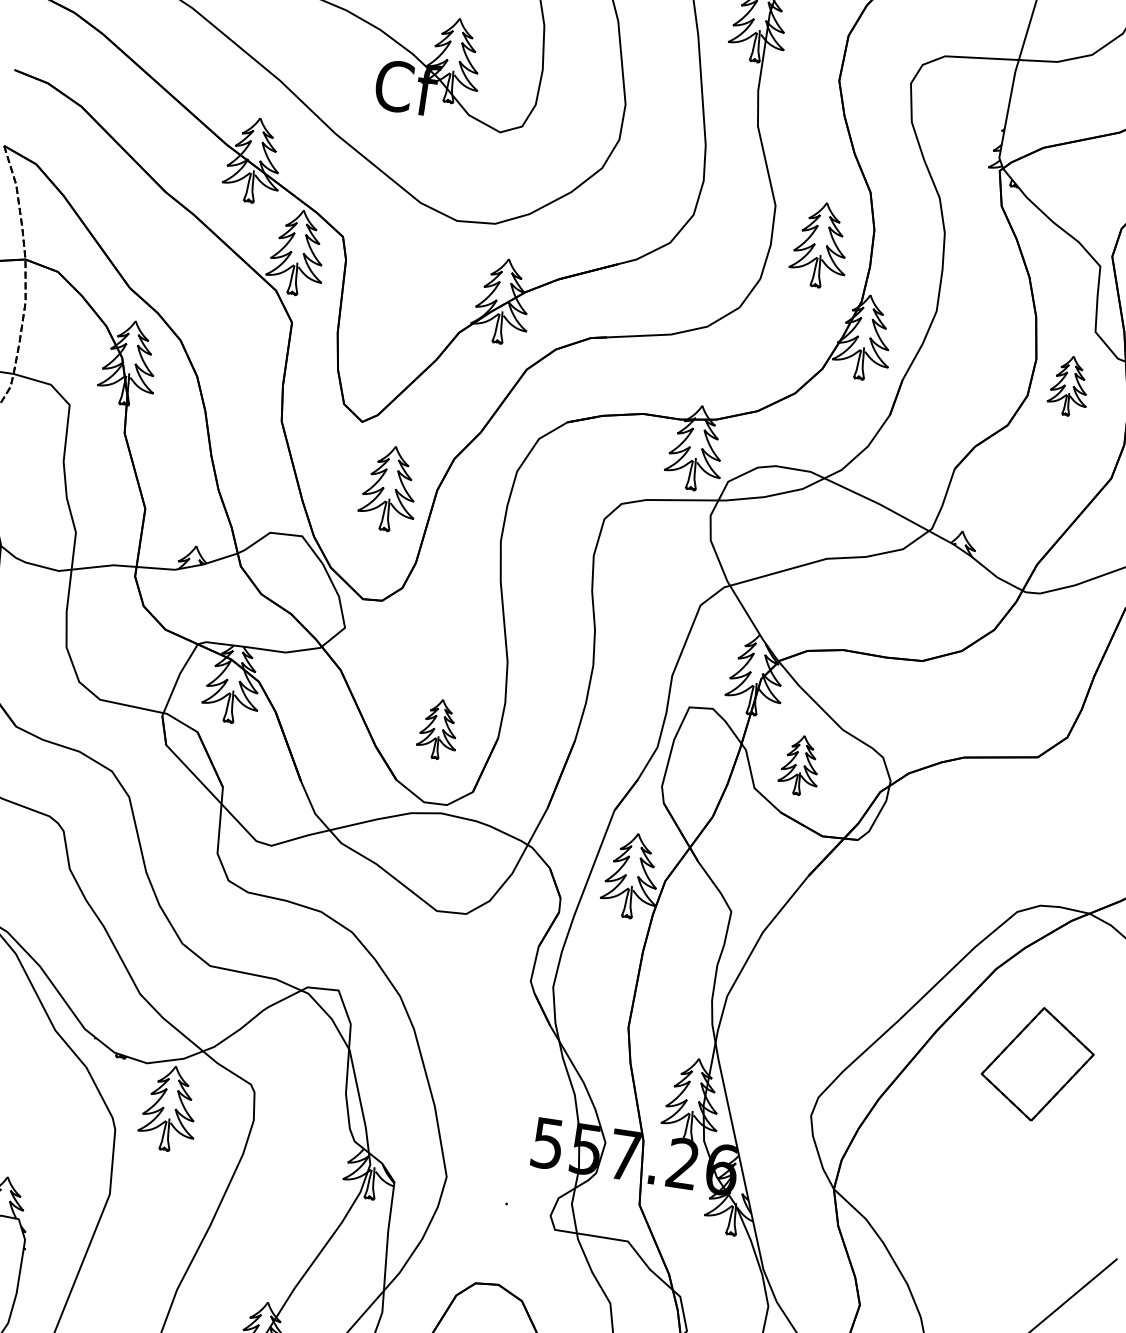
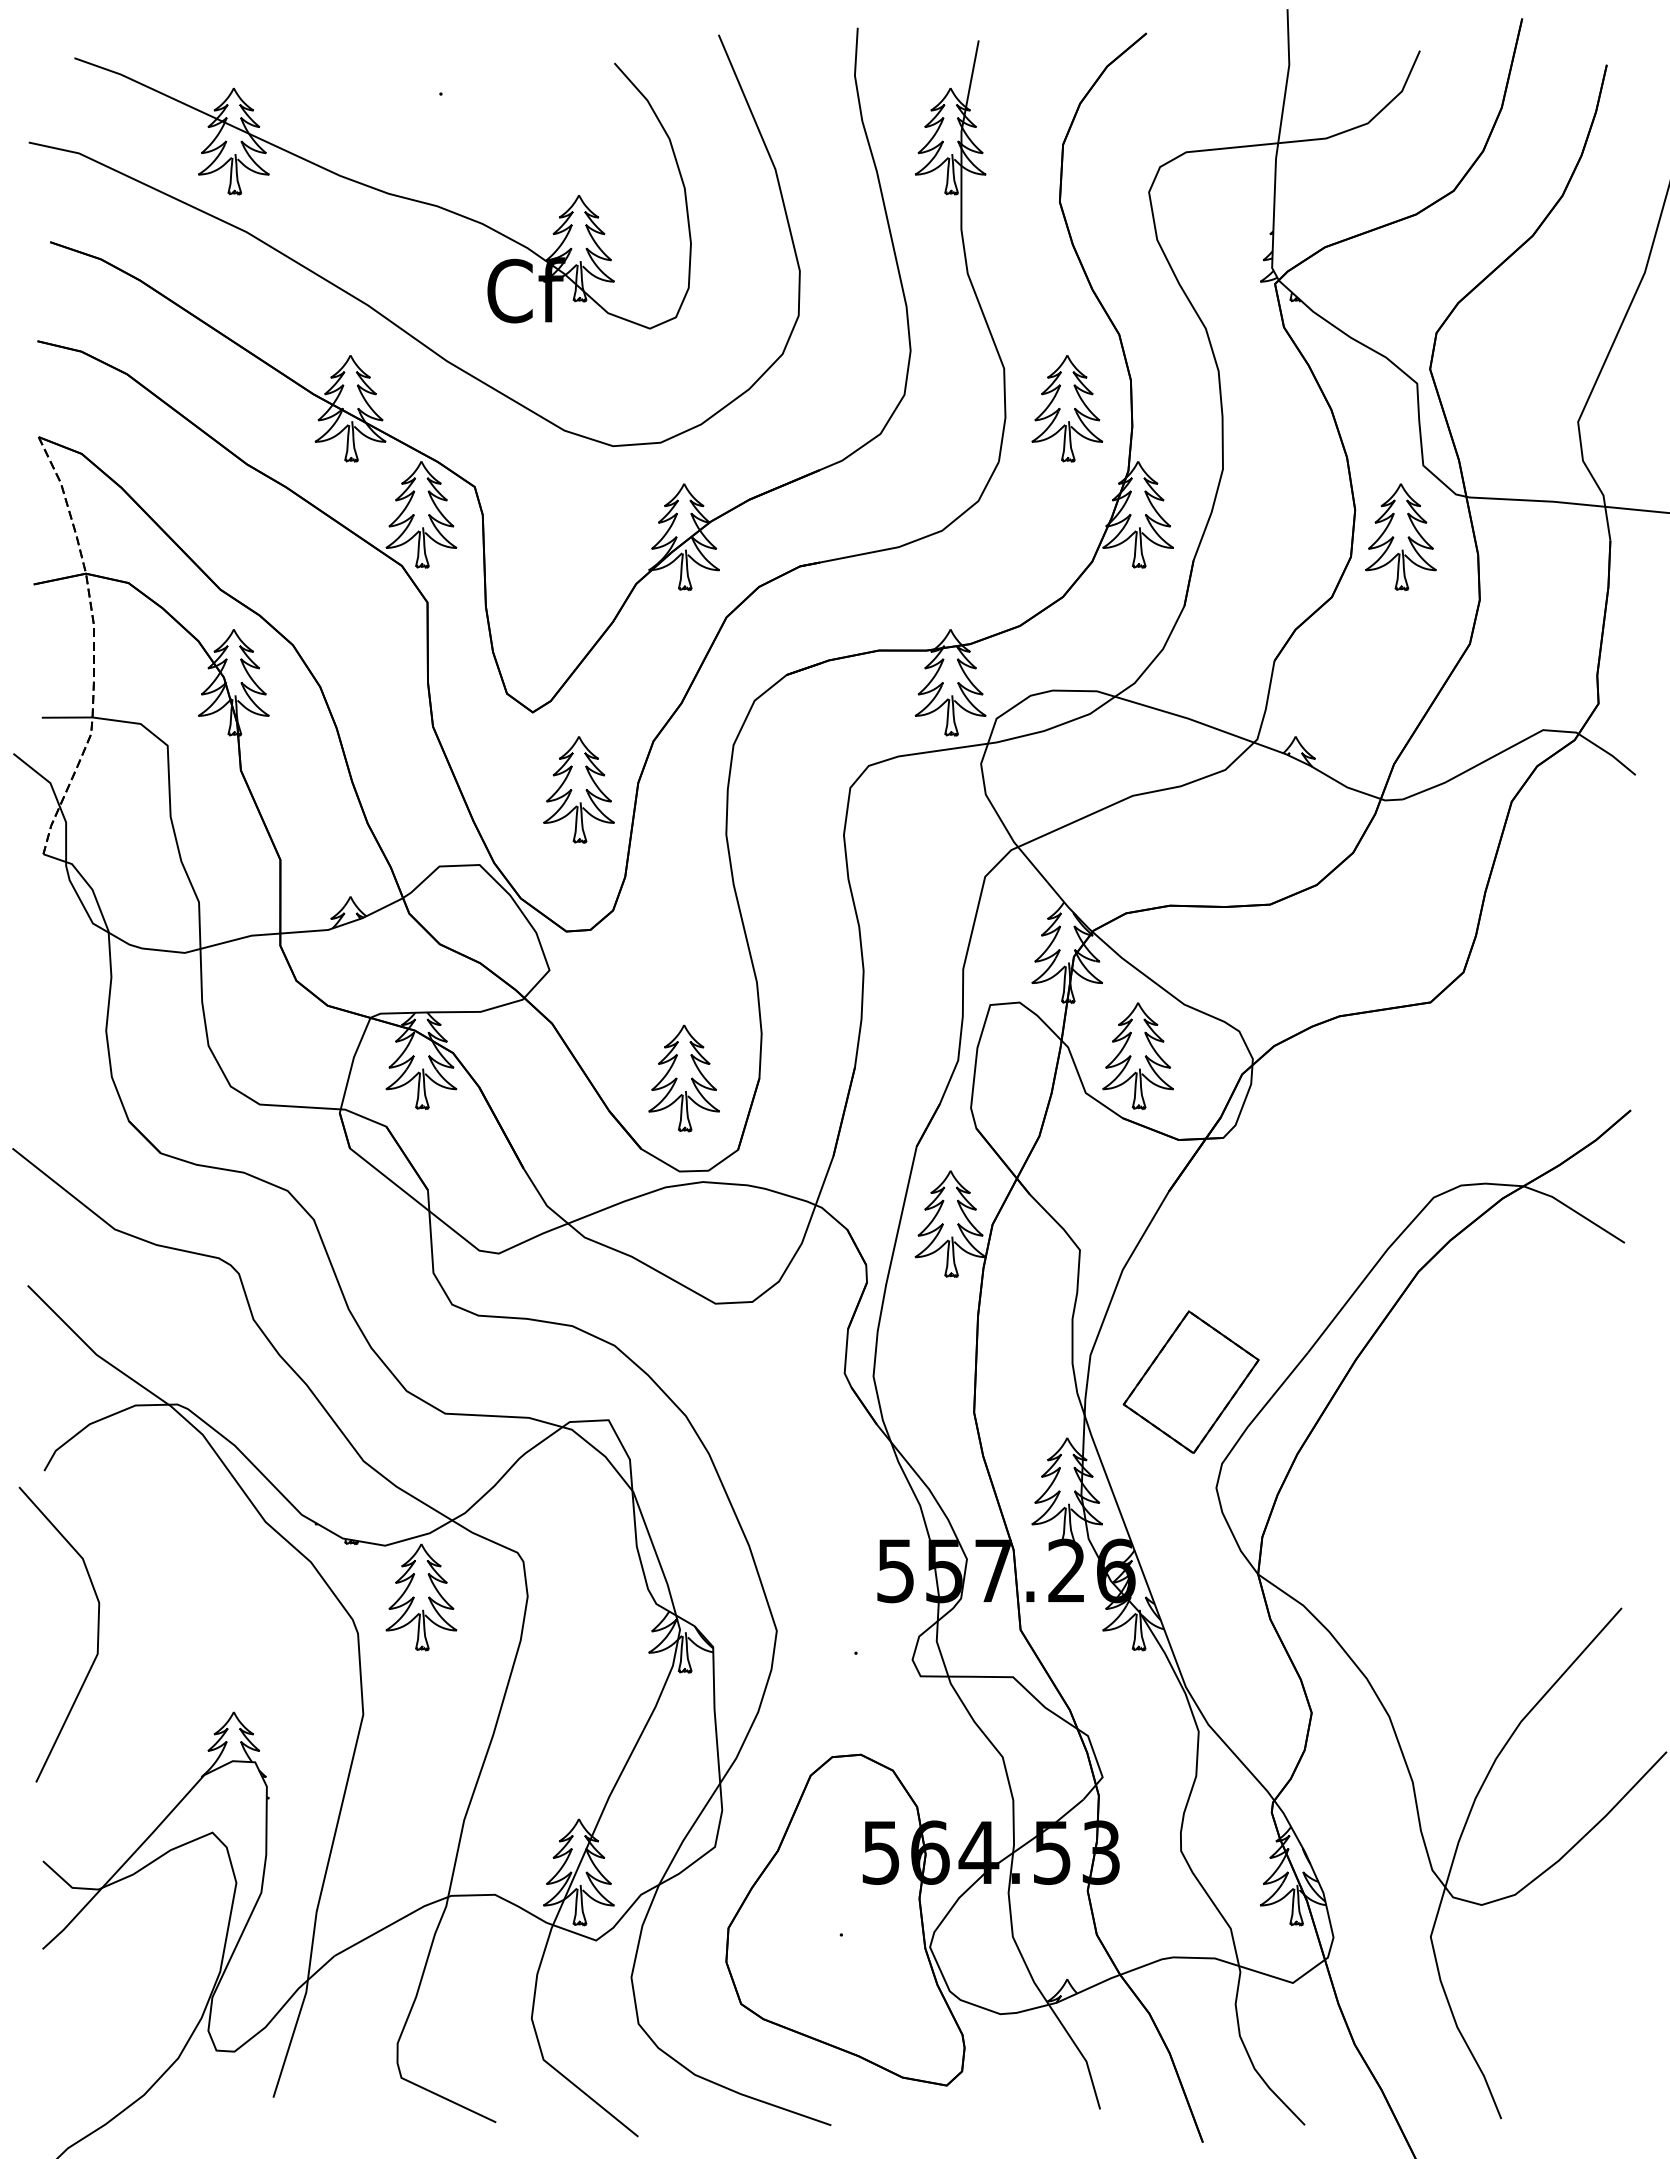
part: (1069, 385) -> (1400, 536), size x1.43
part: (438, 729) -> (683, 1078), size x1.43
part: (799, 765) -> (1137, 1056), size x1.43
part: (1037, 1063) -> (1190, 1381), moved

